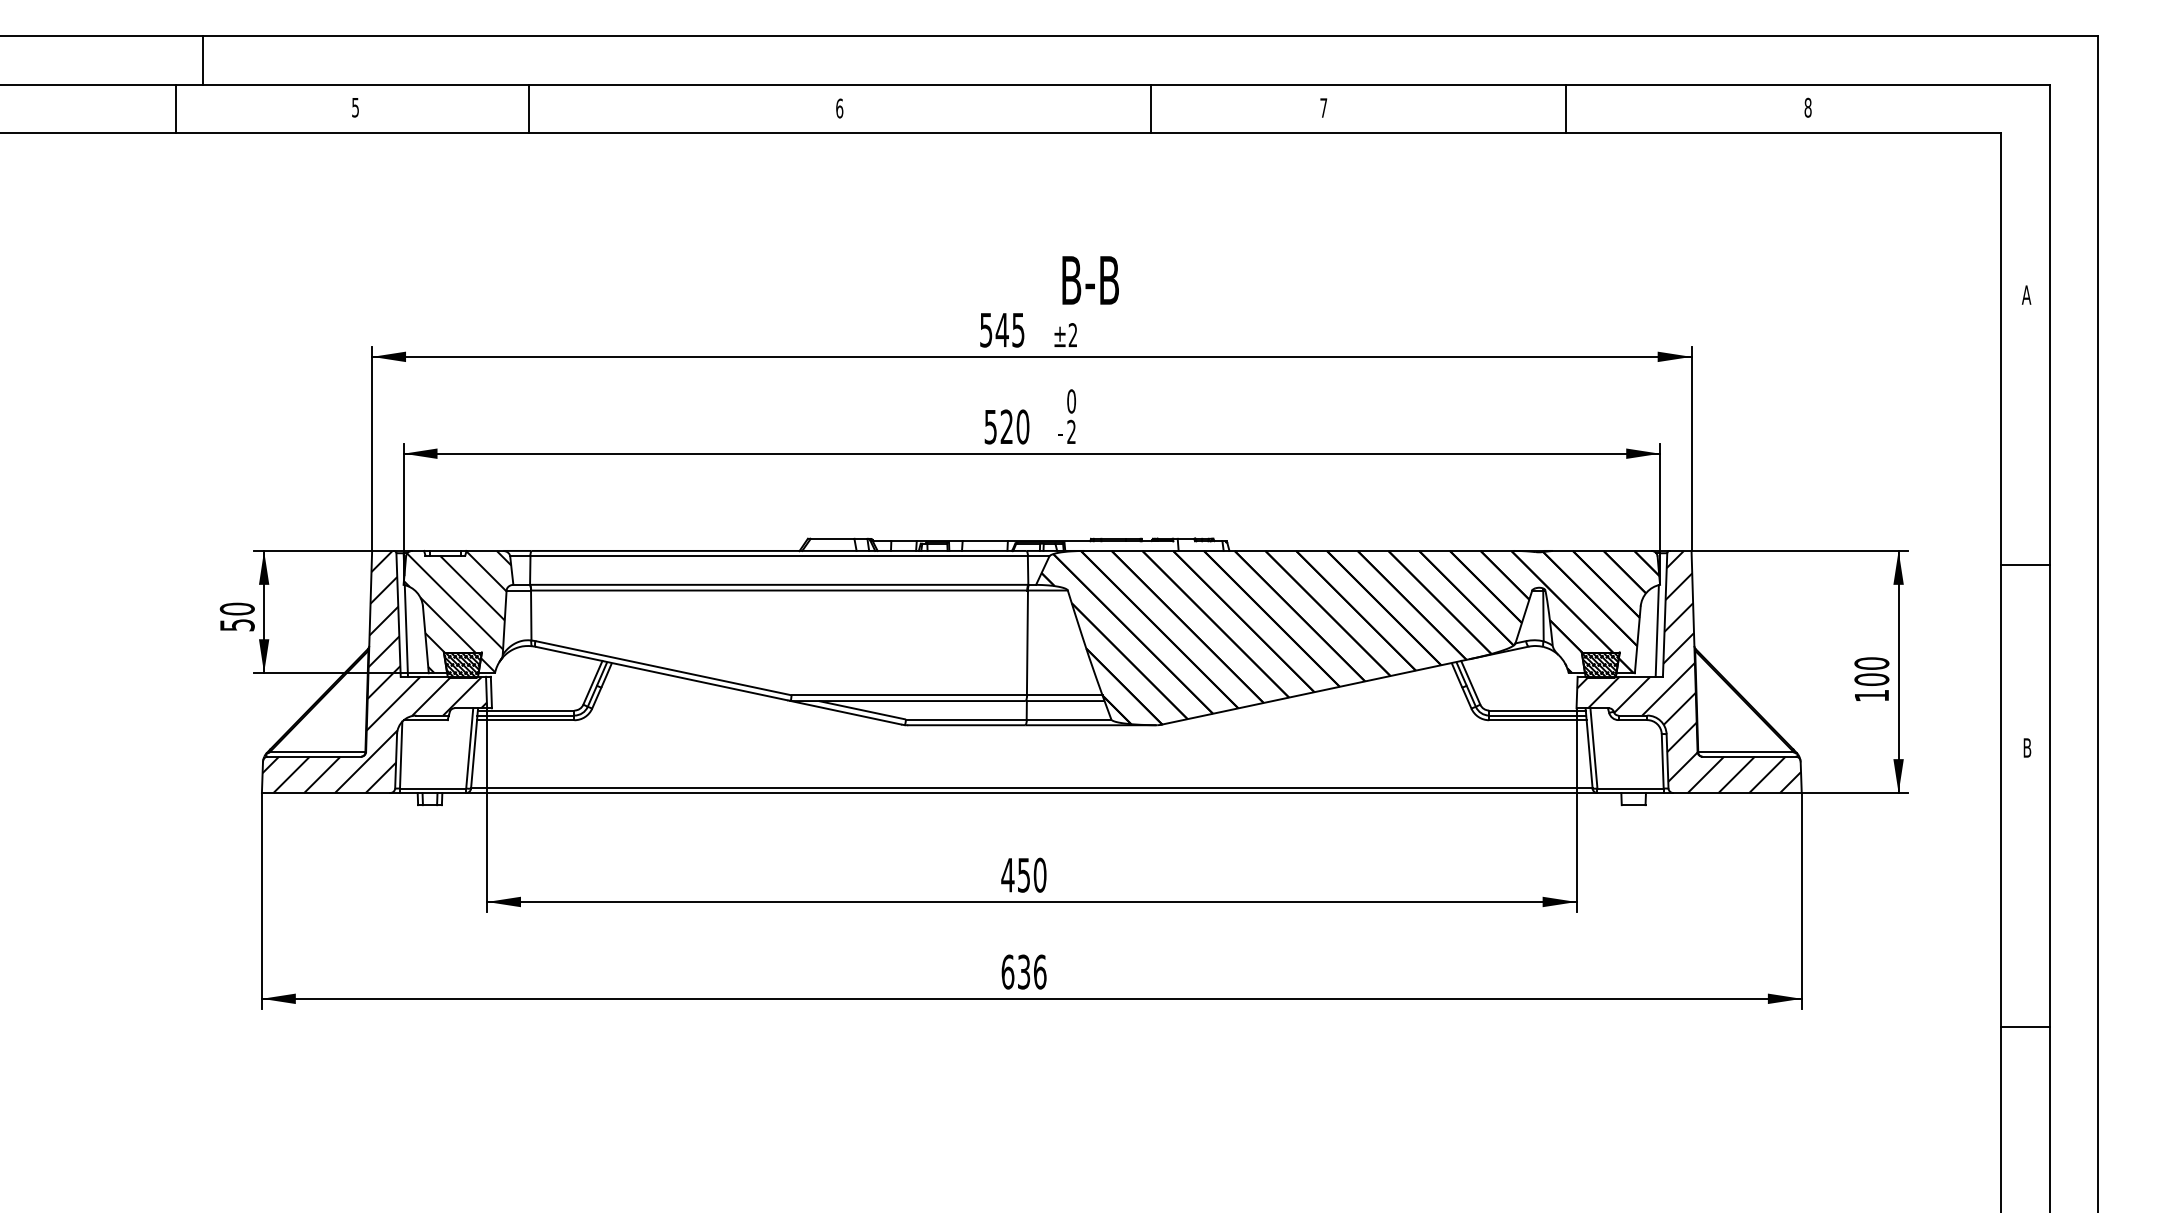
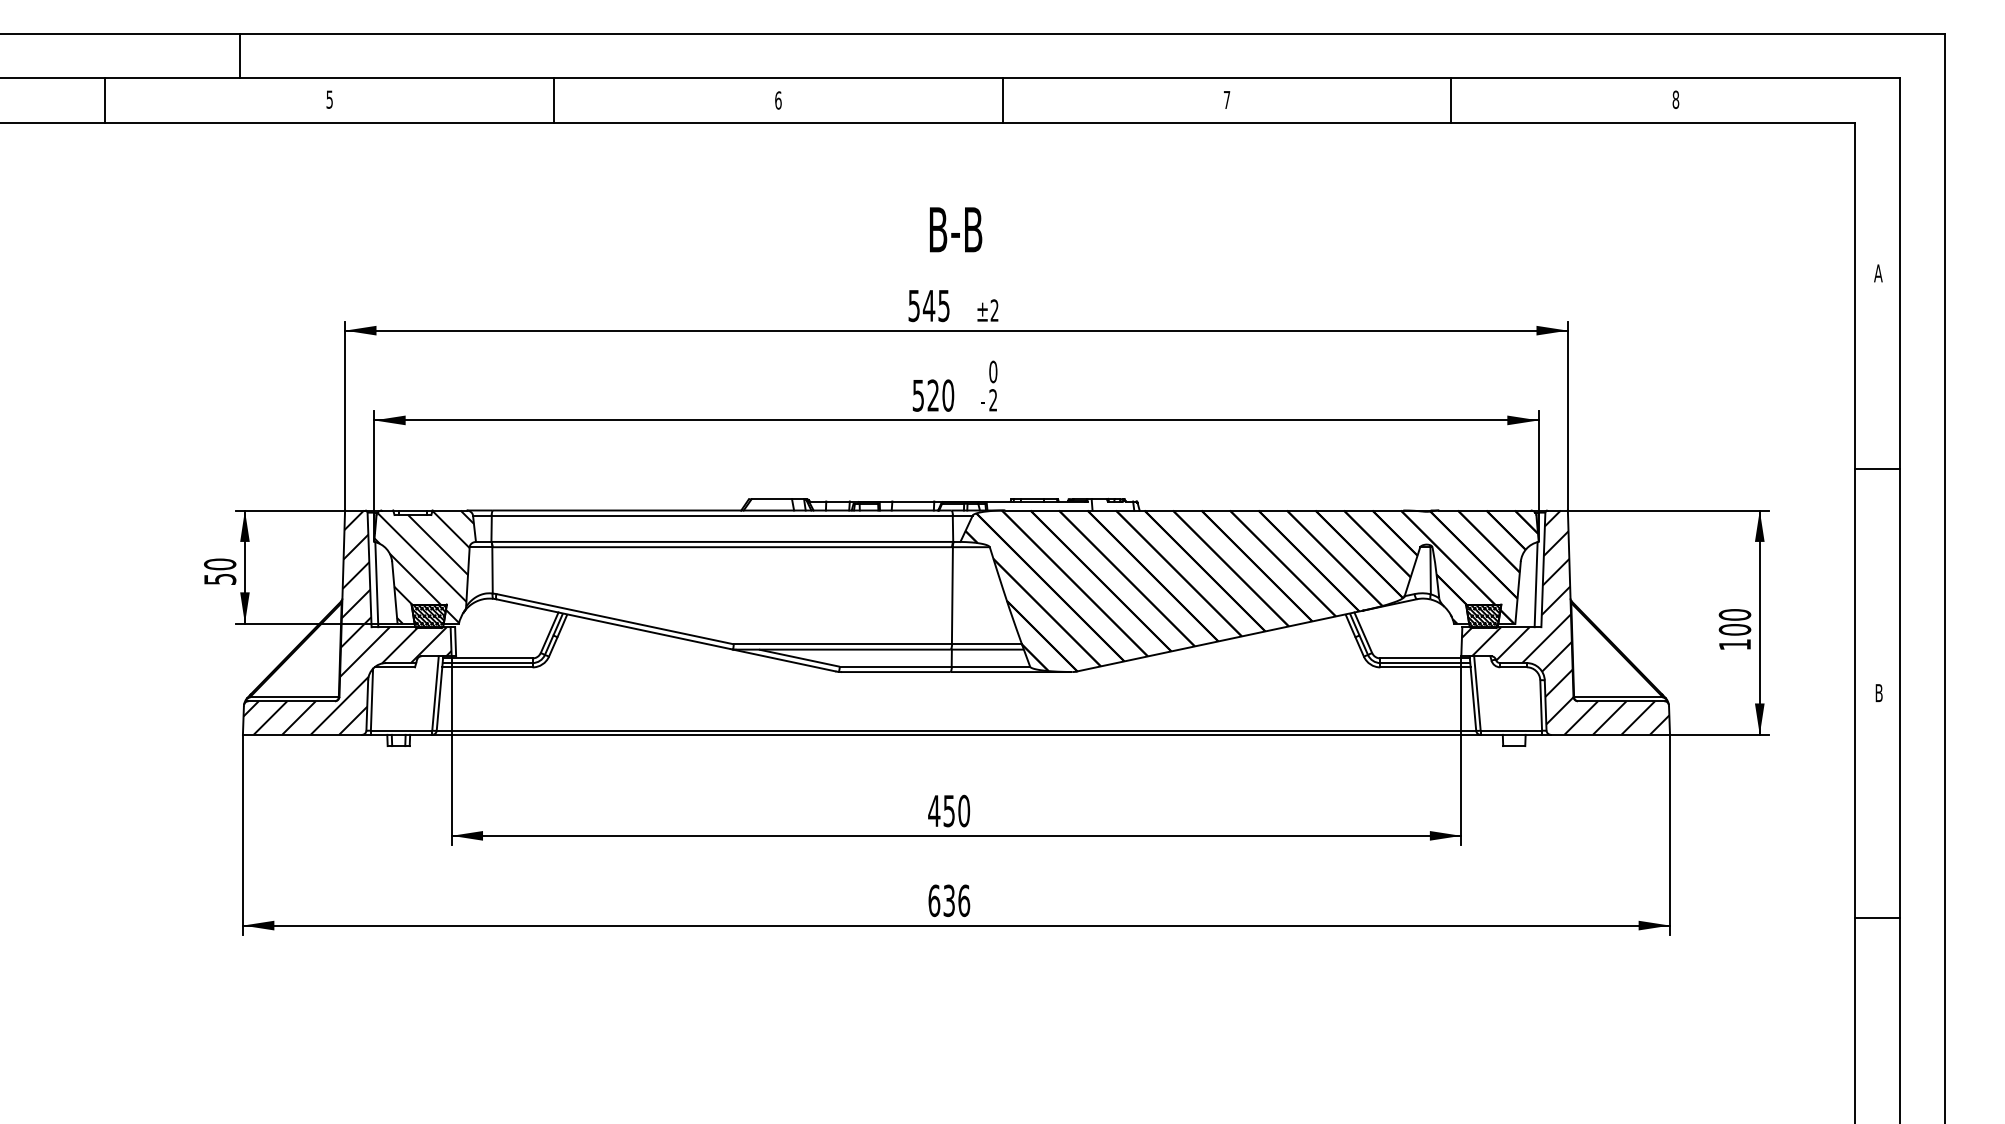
line: (203, 59) -> (239, 55), moved
line: (176, 108) -> (105, 100), moved
line: (529, 108) -> (553, 100), moved
line: (1150, 108) -> (1002, 100), moved
text: (1091, 280) -> (956, 229), moved
line: (2025, 564) -> (1877, 468), moved
line: (2025, 1026) -> (1877, 917), moved

